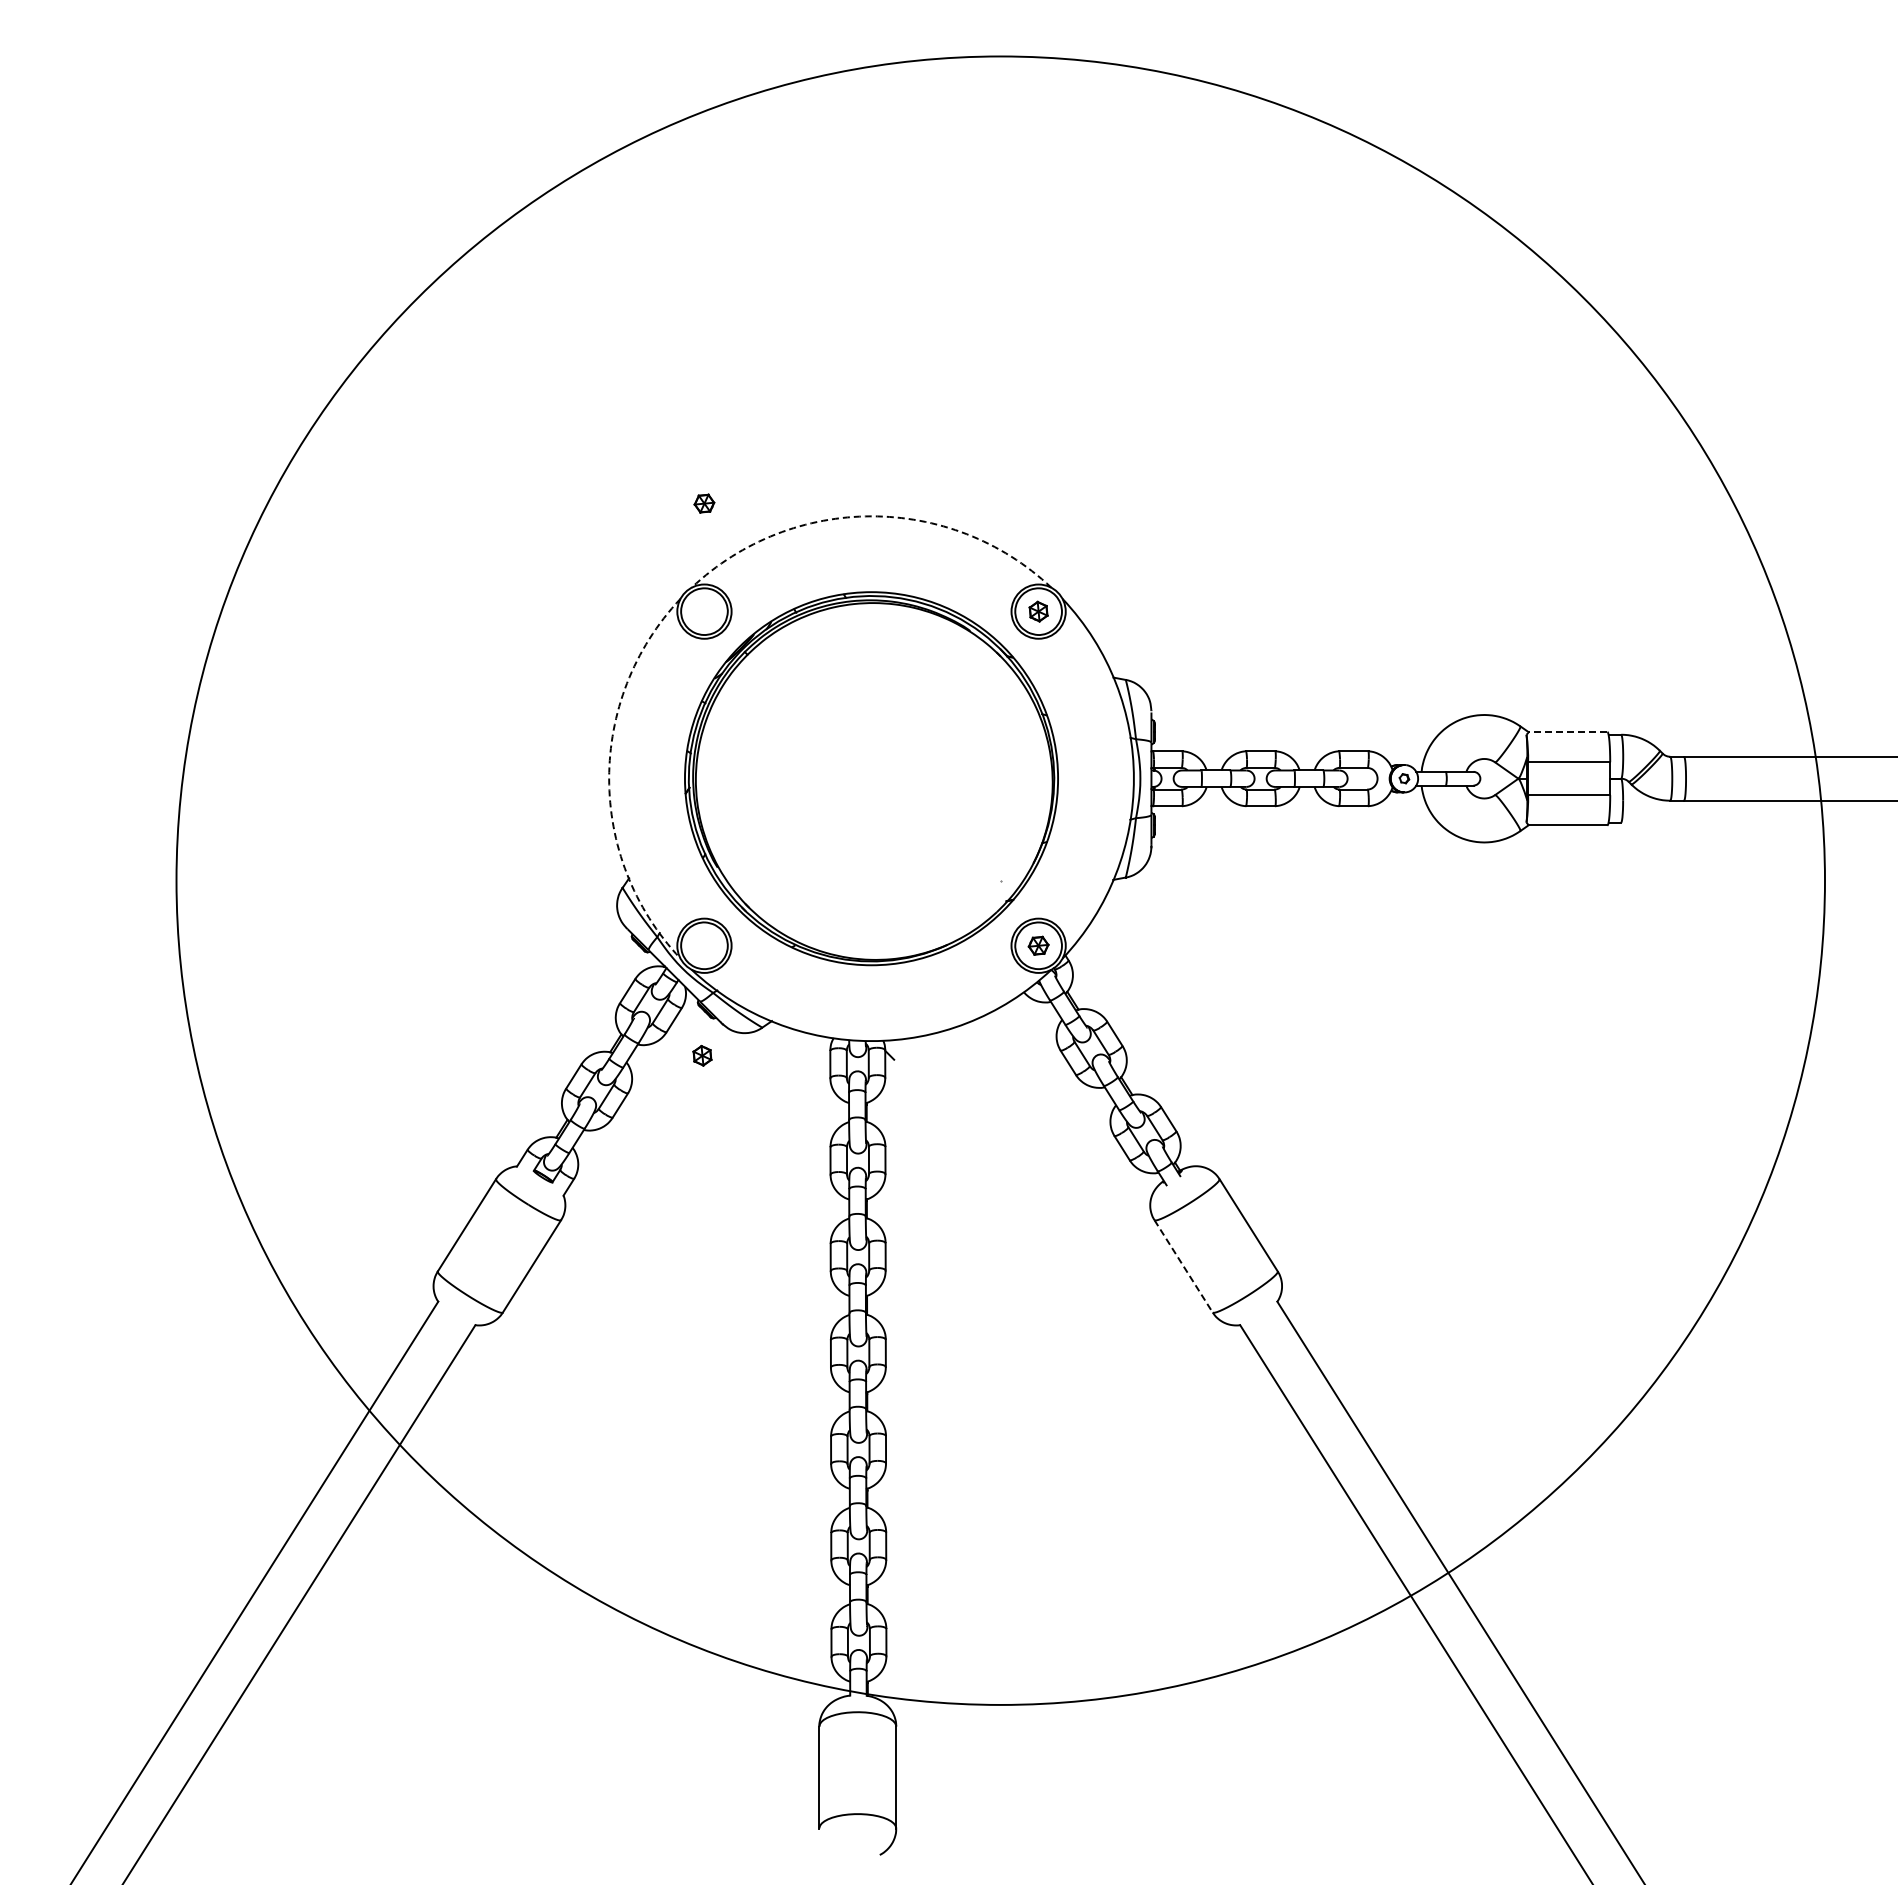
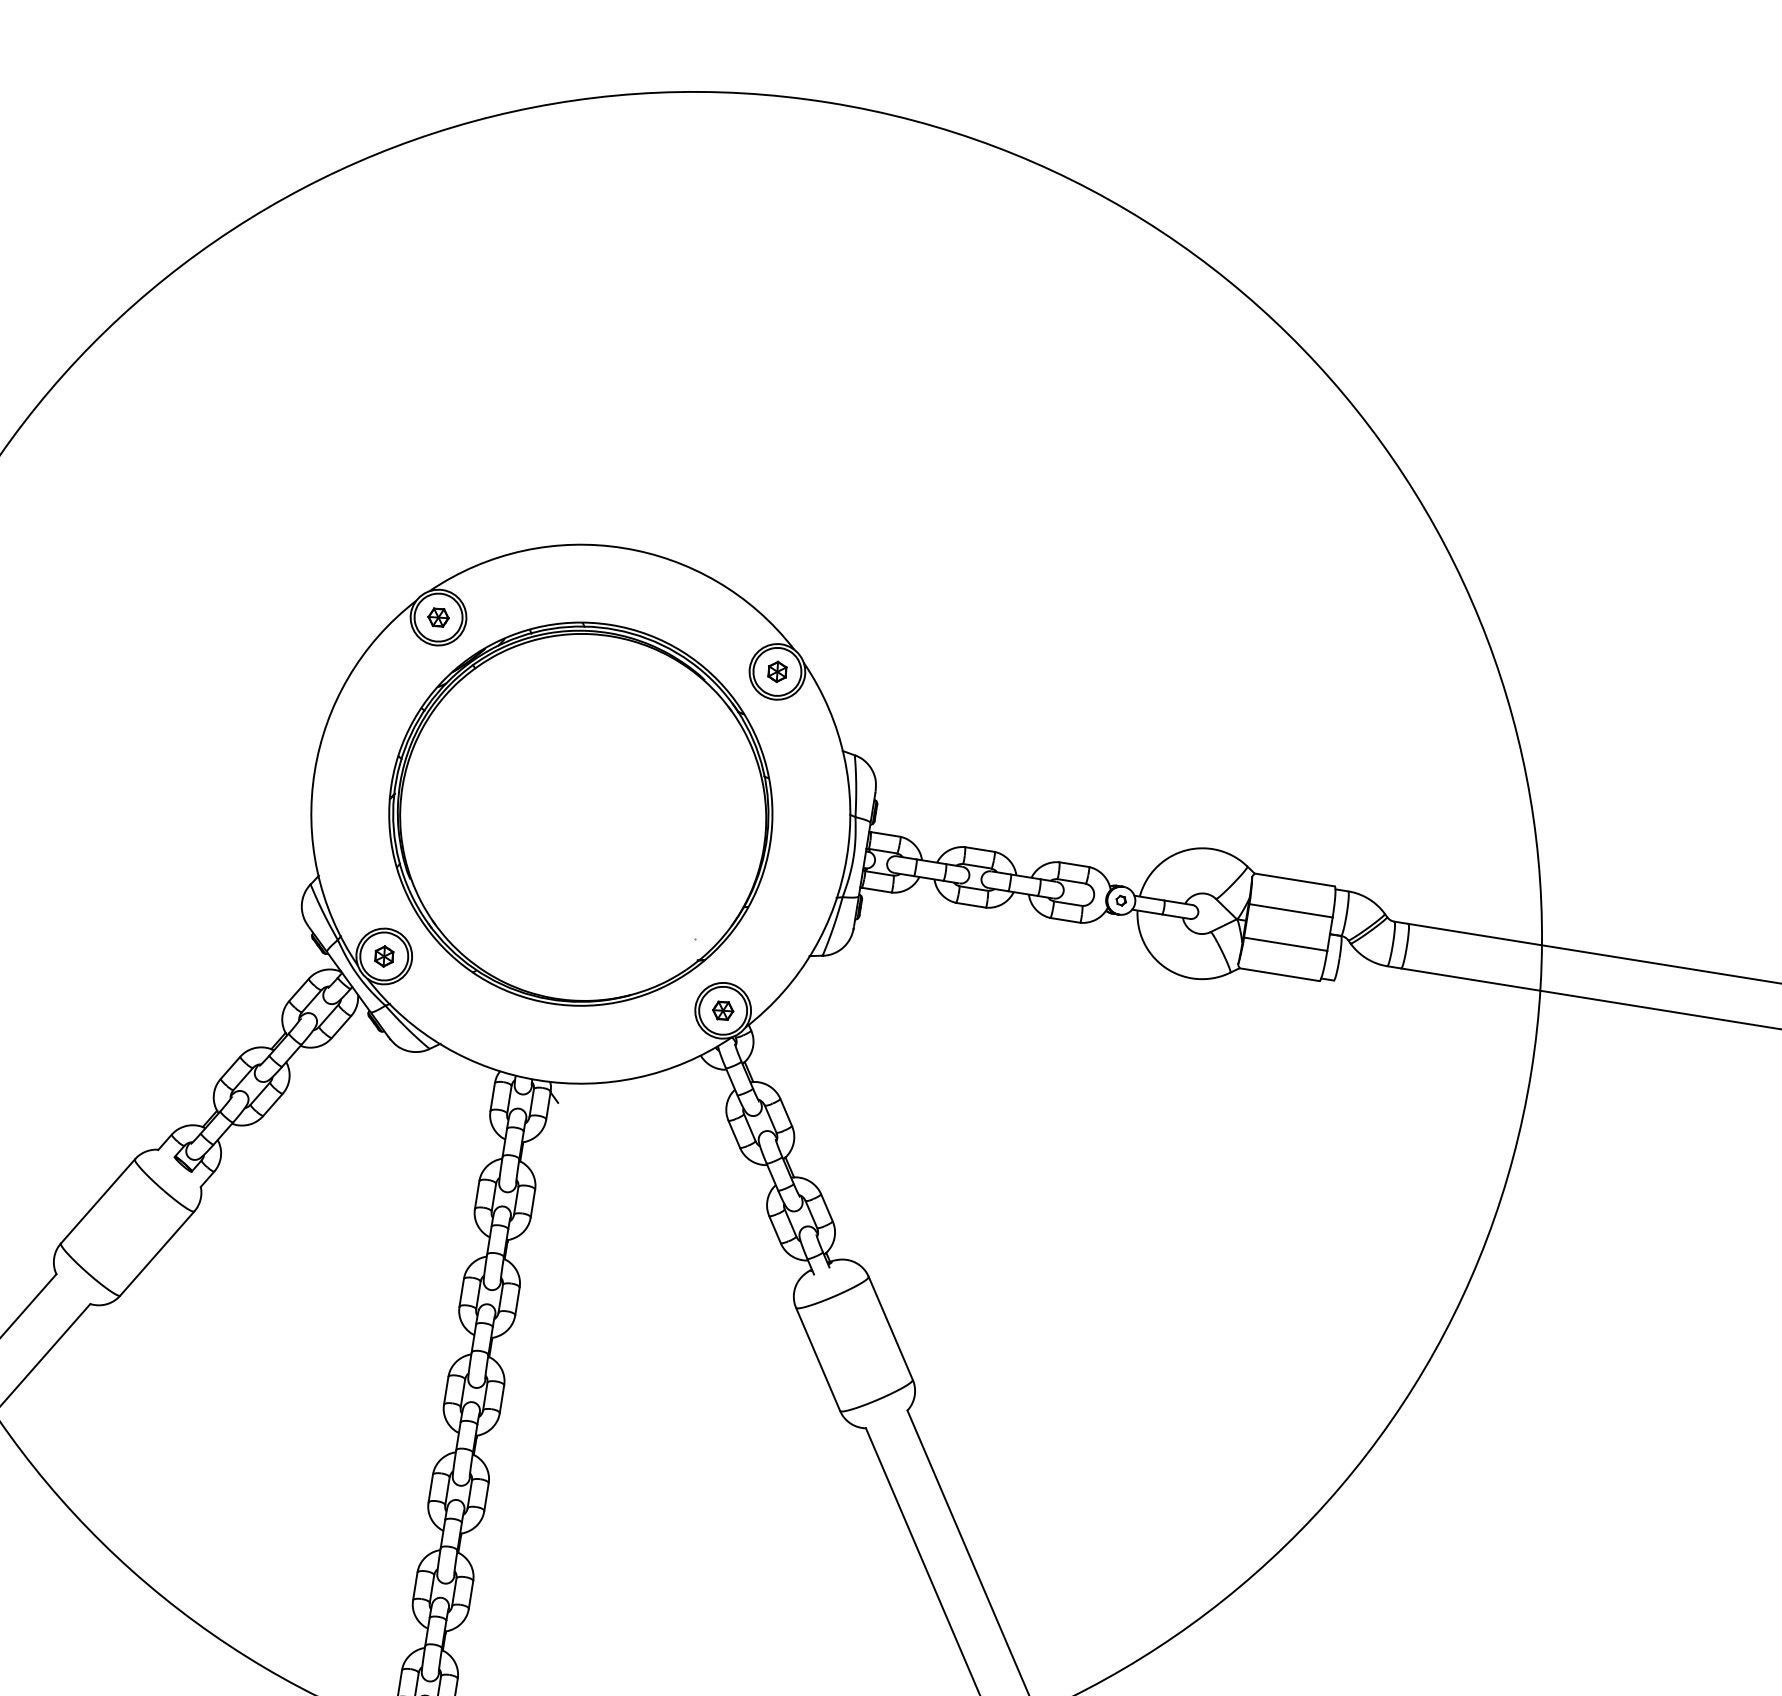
part: (704, 503) -> (438, 617), moved
arc: (871, 516) -> (623, 548), dashed -> solid
line: (1567, 732) -> (1294, 880), dashed -> solid
arc: (609, 778) -> (315, 771), dashed -> solid
part: (702, 1055) -> (384, 956), moved
line: (1183, 1266) -> (817, 1359), dashed -> solid

